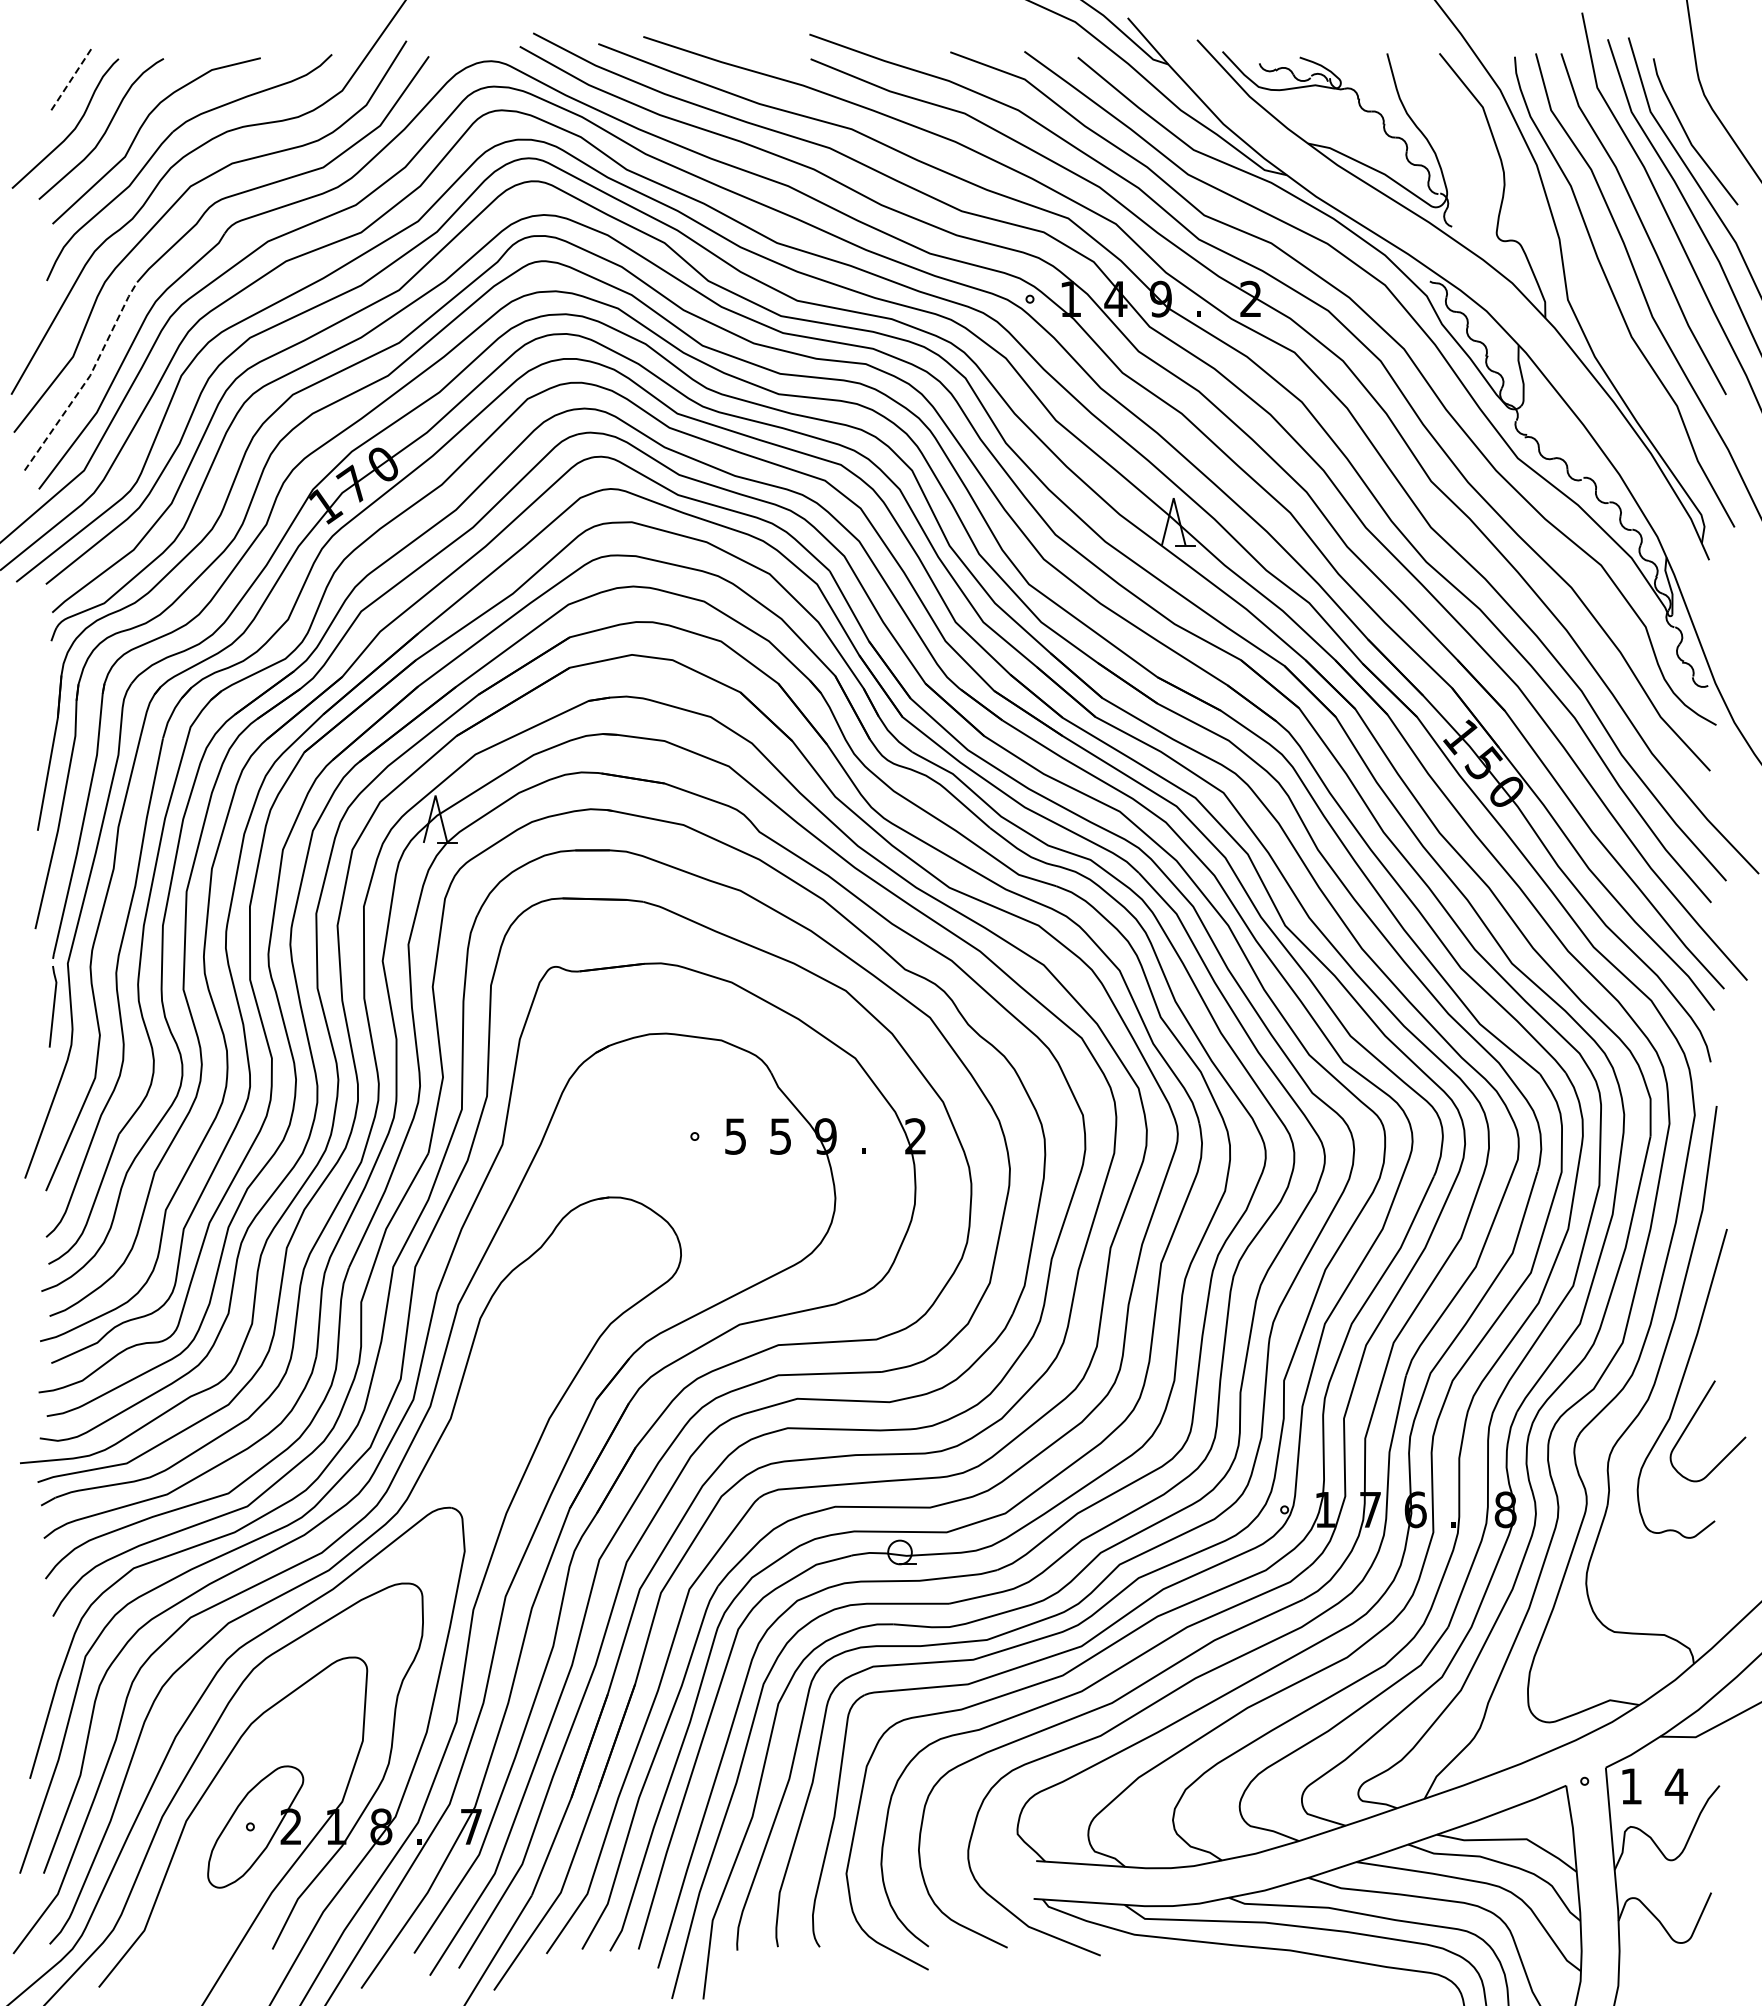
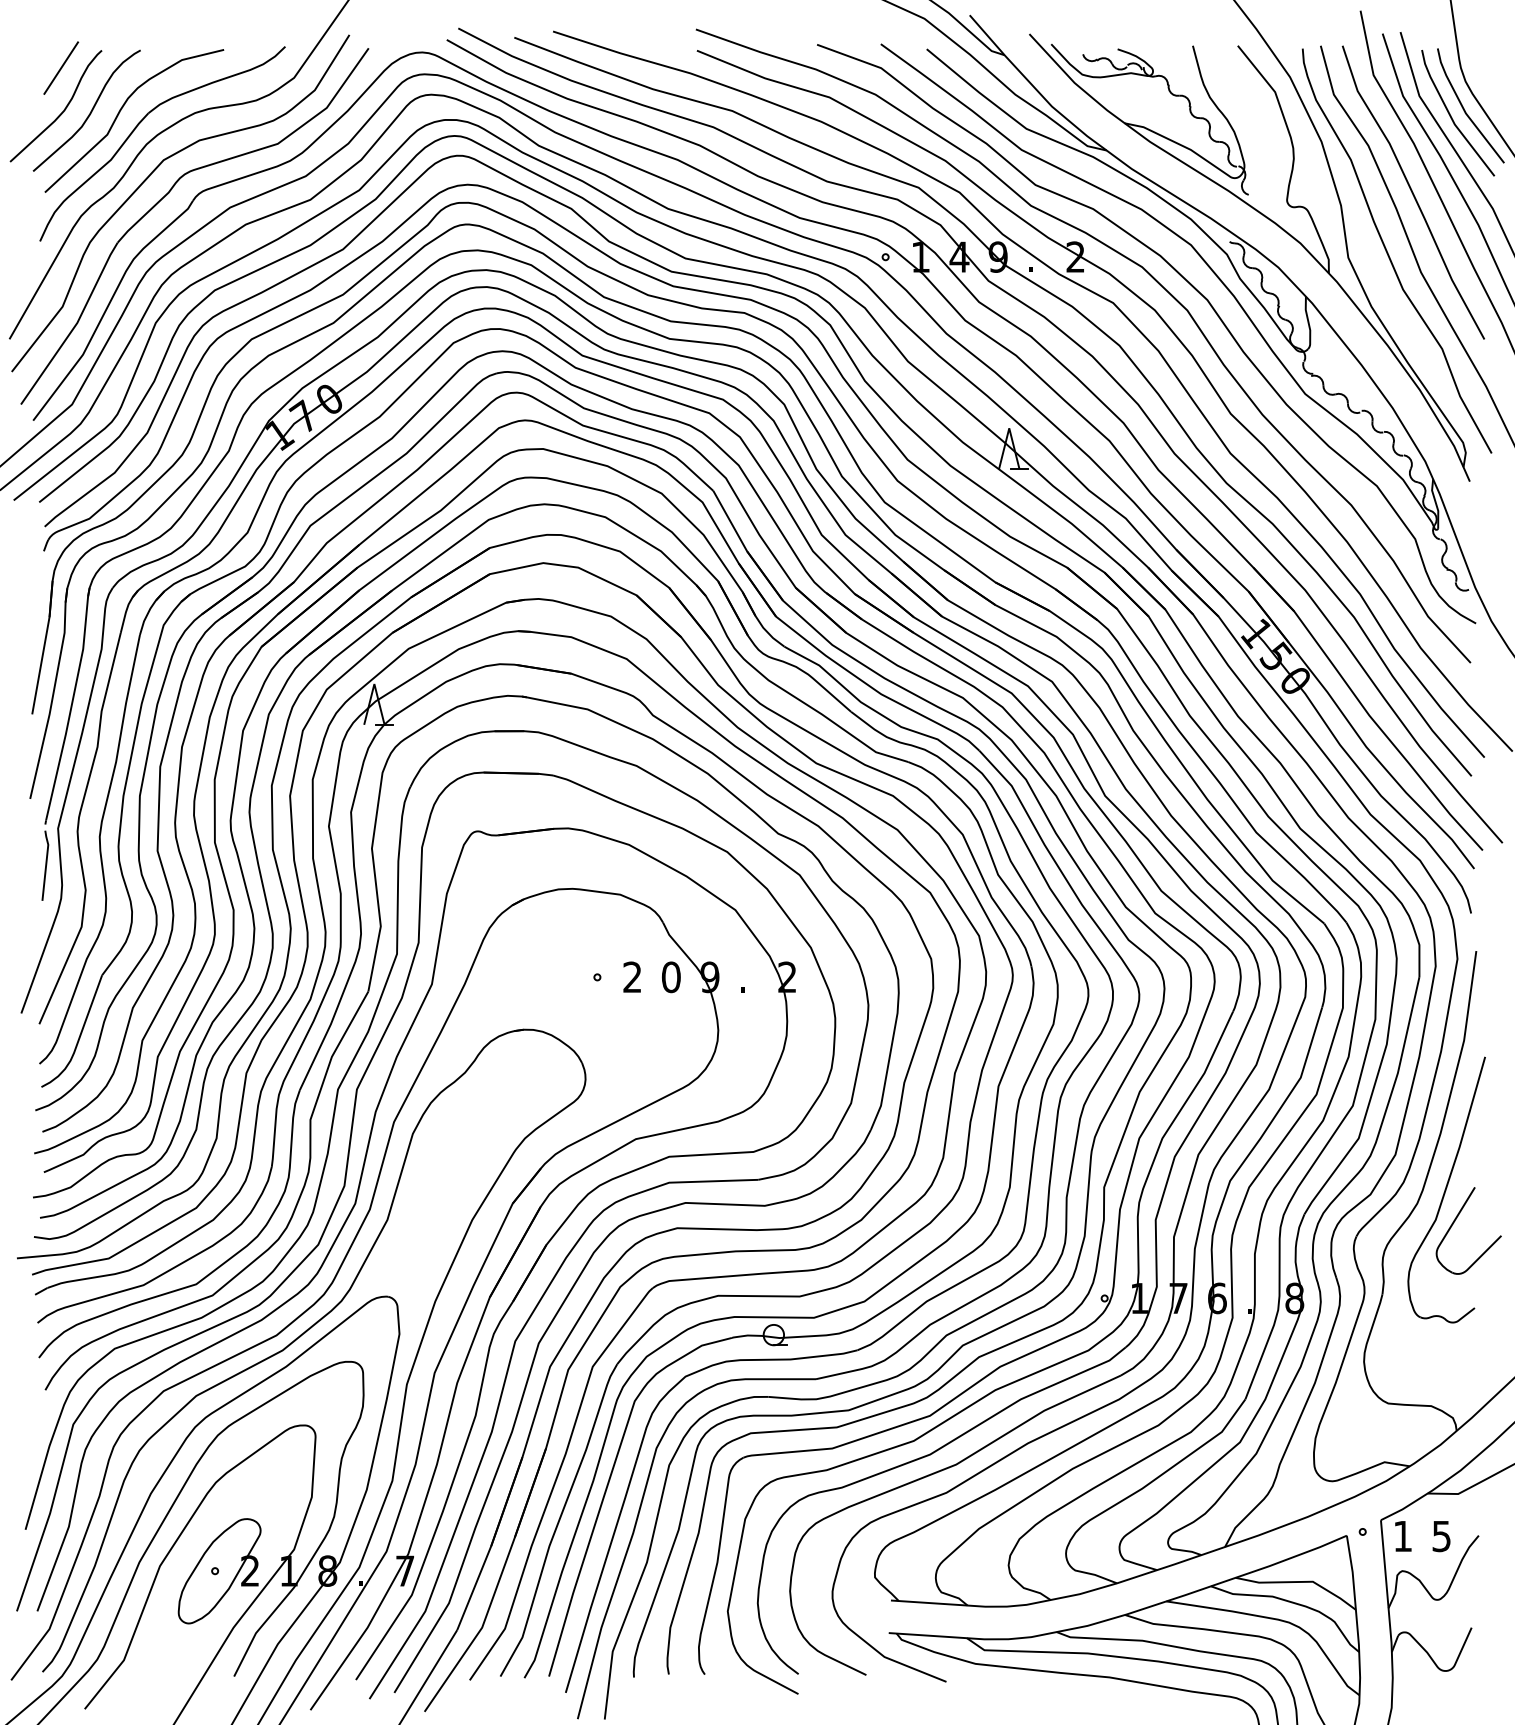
line: (71, 79) -> (61, 68), dashed -> solid
line: (1703, 127) -> (1464, 109), added
line: (87, 379) -> (75, 326), dashed -> solid
text: (735, 1136) -> (632, 977), 5 -> 2
text: (780, 1136) -> (671, 977), 5 -> 0
text: (1676, 1786) -> (1441, 1536), 4 -> 5

